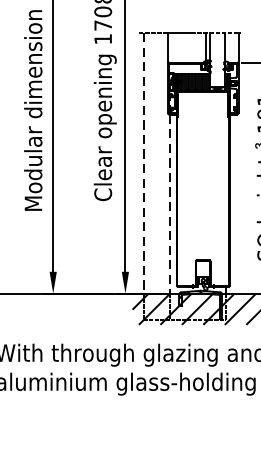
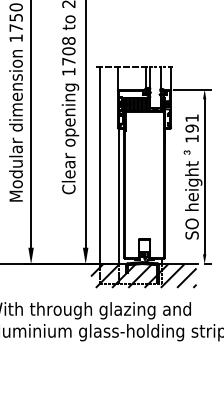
line: (143, 164) -> (99, 166), dashed -> solid
line: (170, 204) -> (119, 196), dashed -> solid

